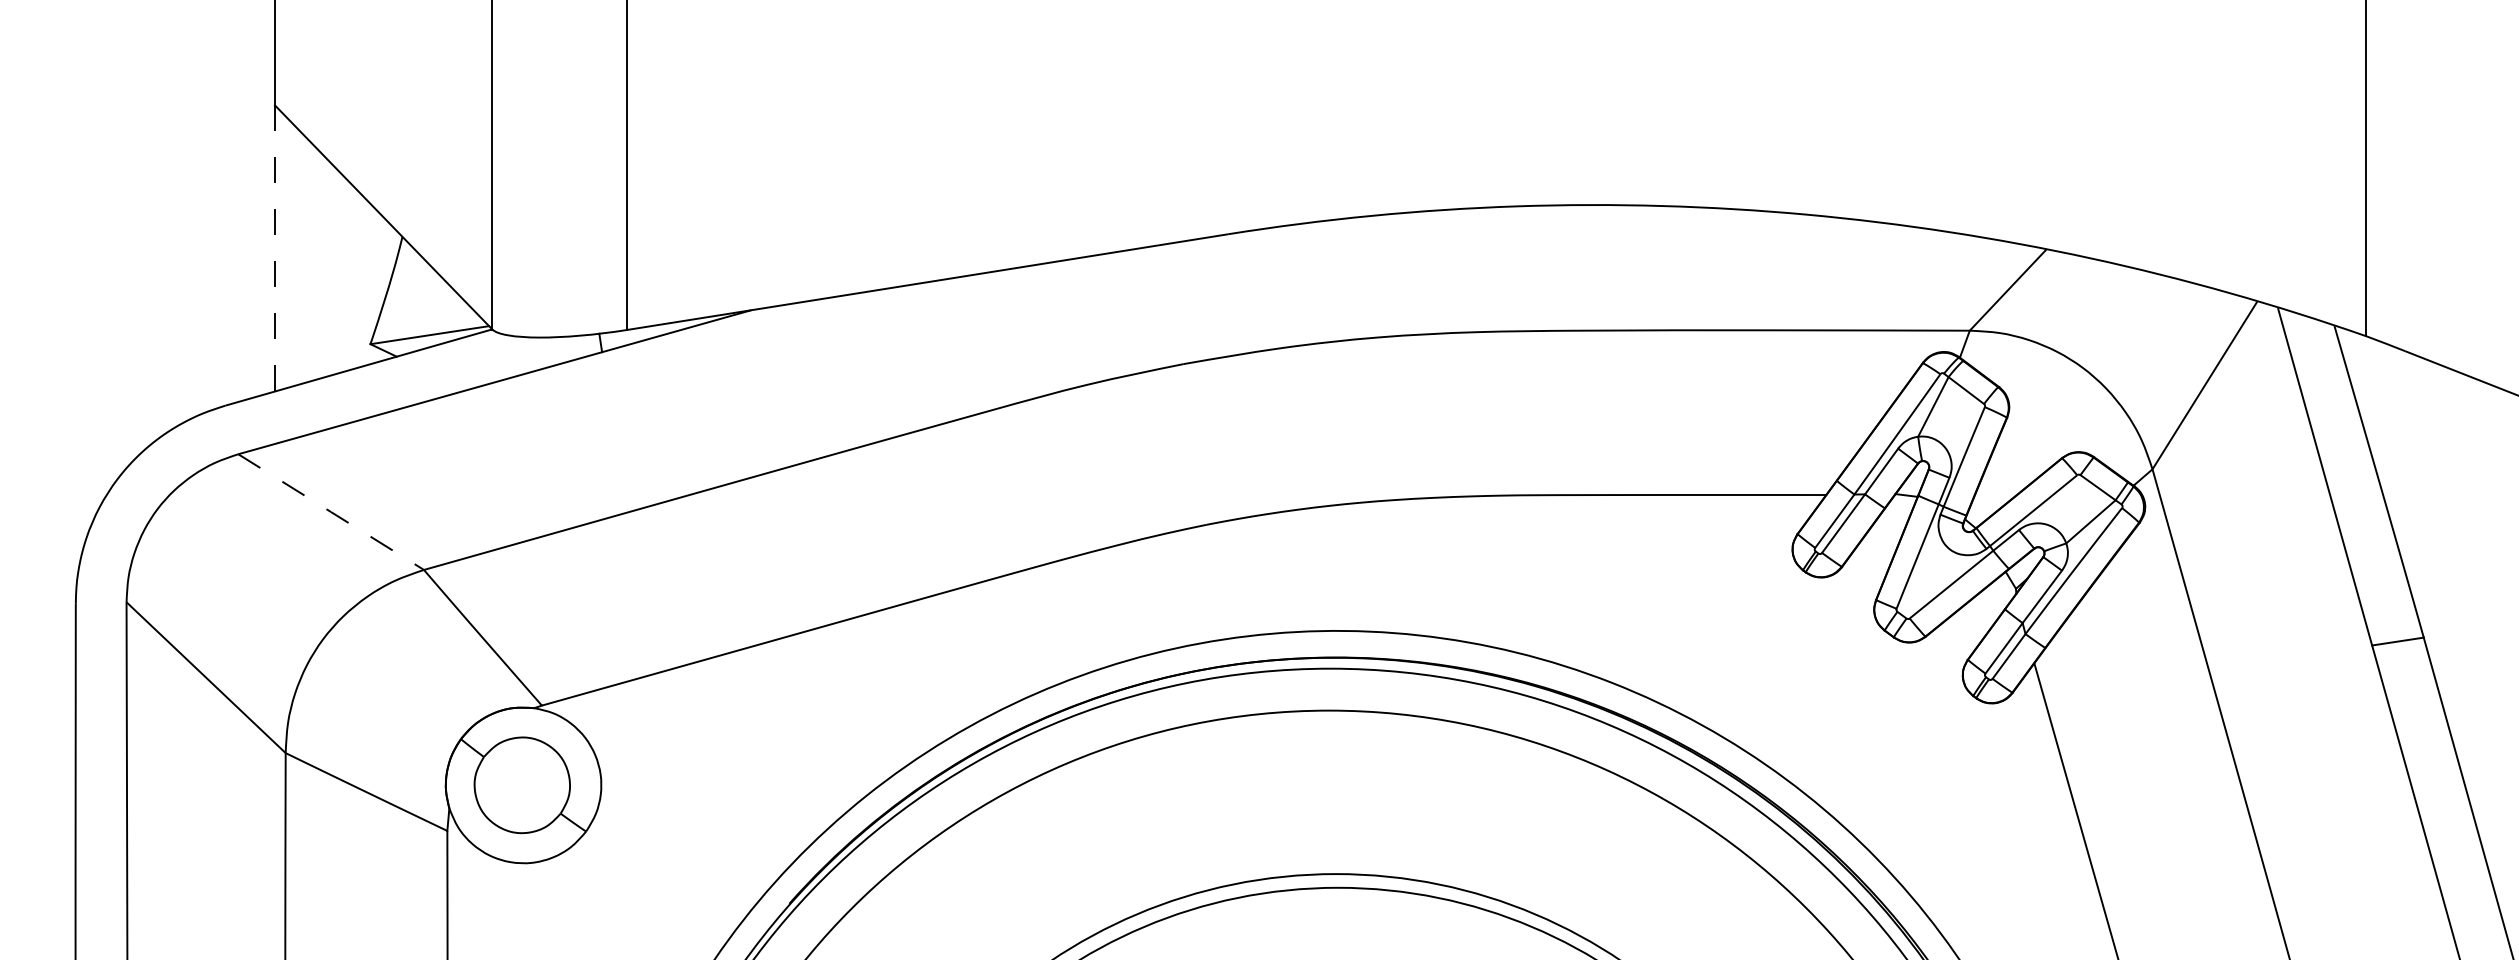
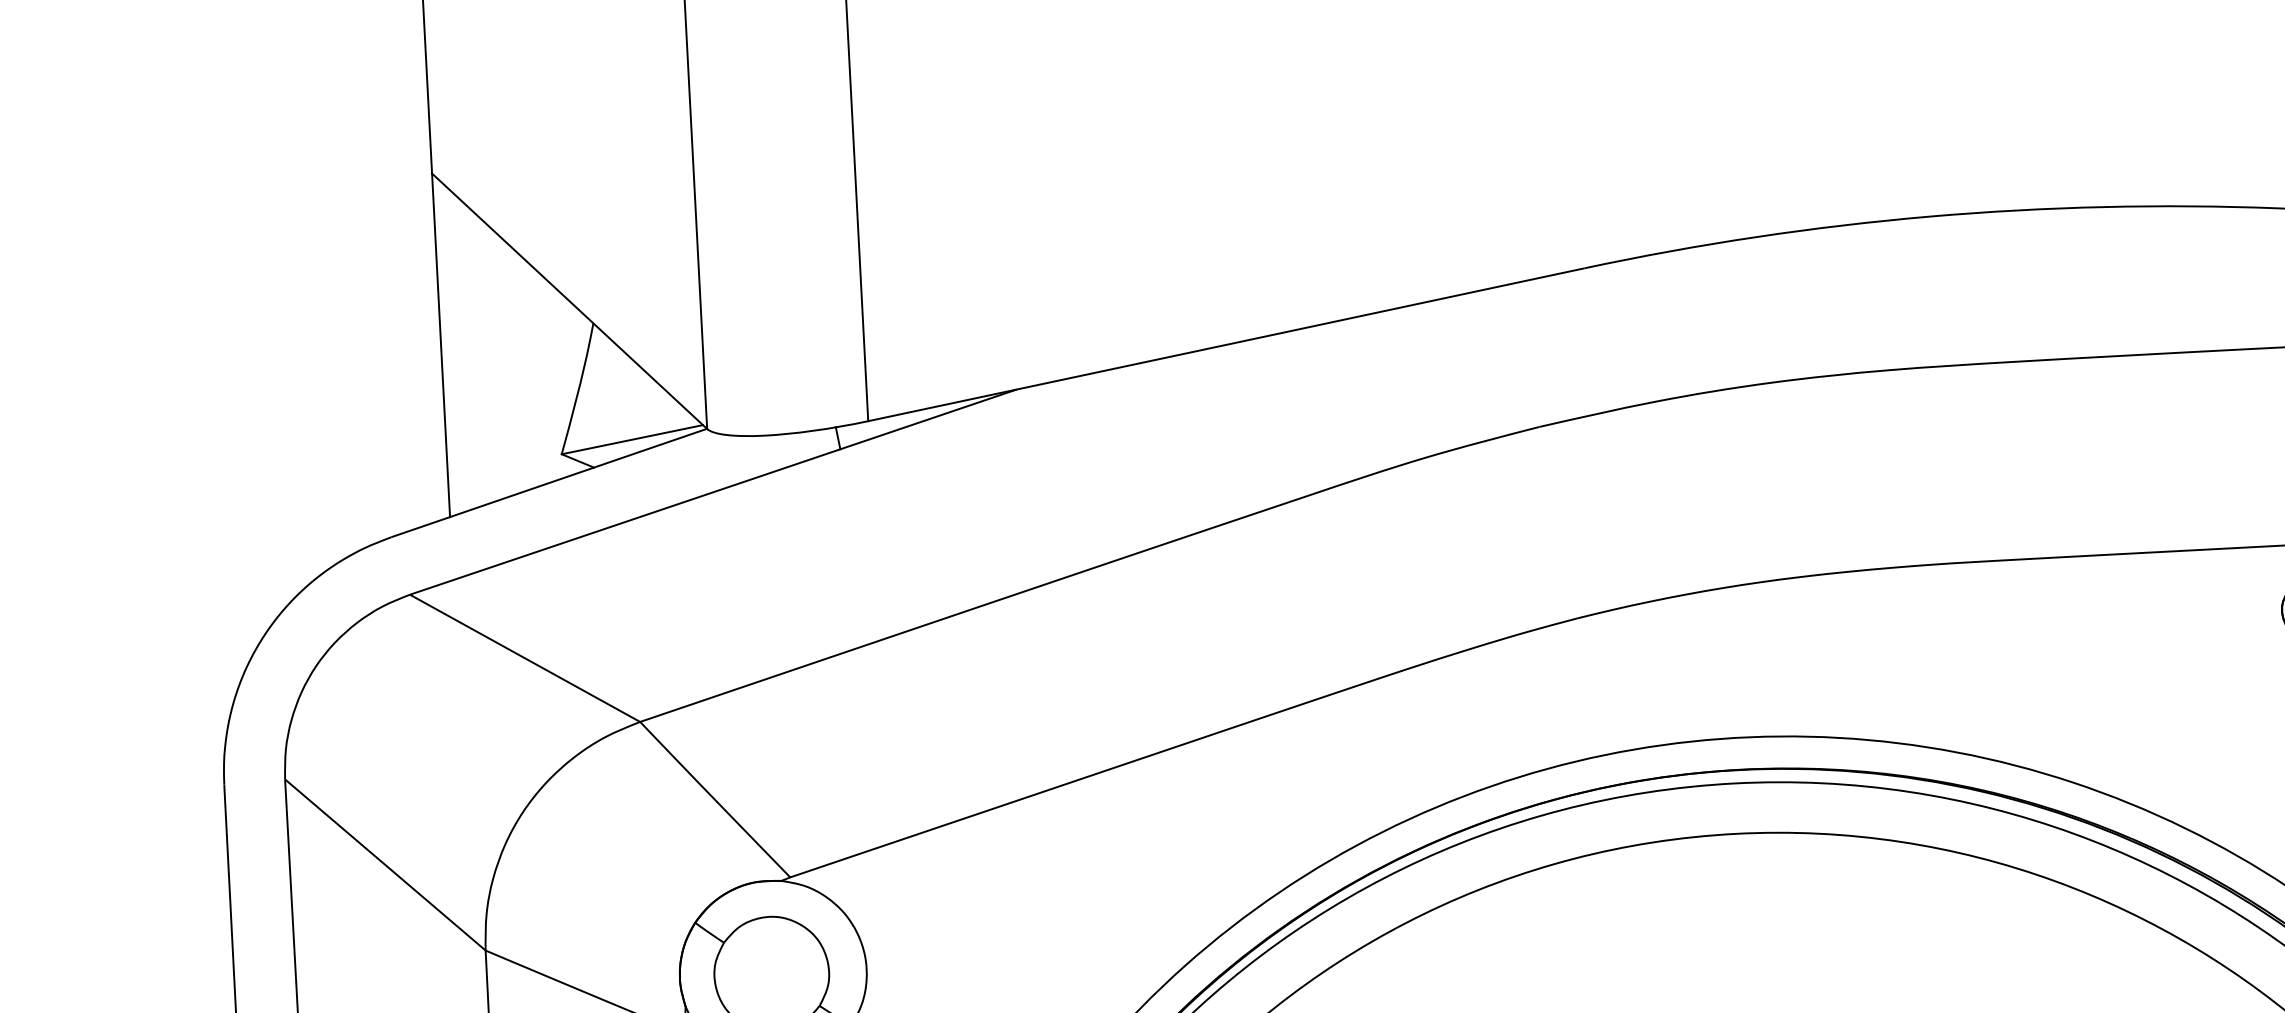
line: (275, 249) -> (441, 346), dashed -> solid
line: (331, 512) -> (525, 658), dashed -> solid

